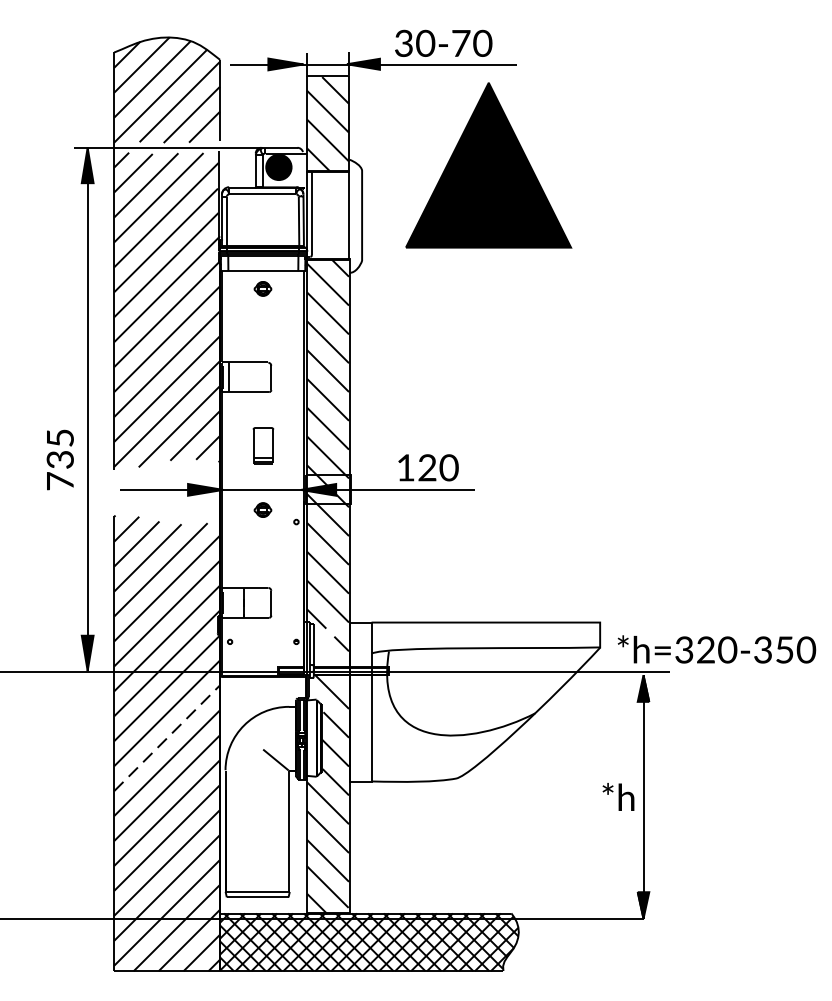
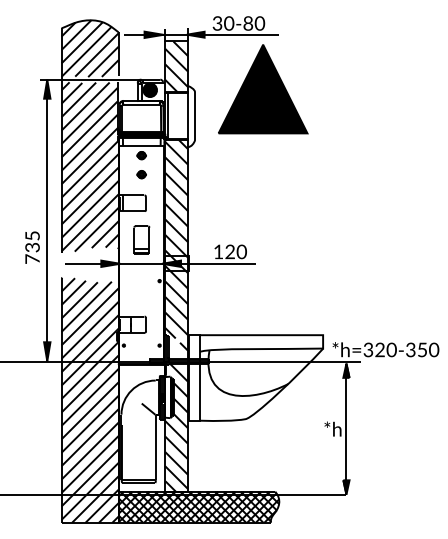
text: (461, 43) -> (248, 23), 30-70 -> 30-80
part: (262, 444) -> (141, 239), size x1.43
part: (262, 509) -> (141, 174), moved
line: (167, 738) -> (90, 397), dashed -> solid

